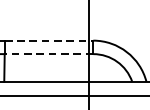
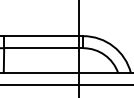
line: (48, 41) -> (43, 36), dashed -> solid
line: (48, 54) -> (43, 48), dashed -> solid

